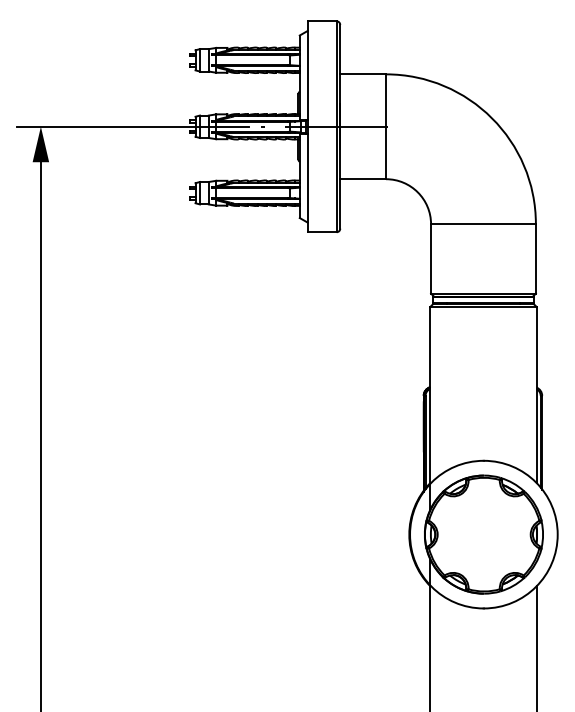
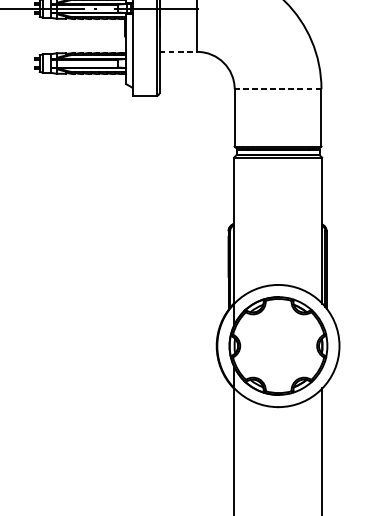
line: (363, 179) -> (178, 52), solid -> dashed
line: (482, 224) -> (277, 89), solid -> dashed

